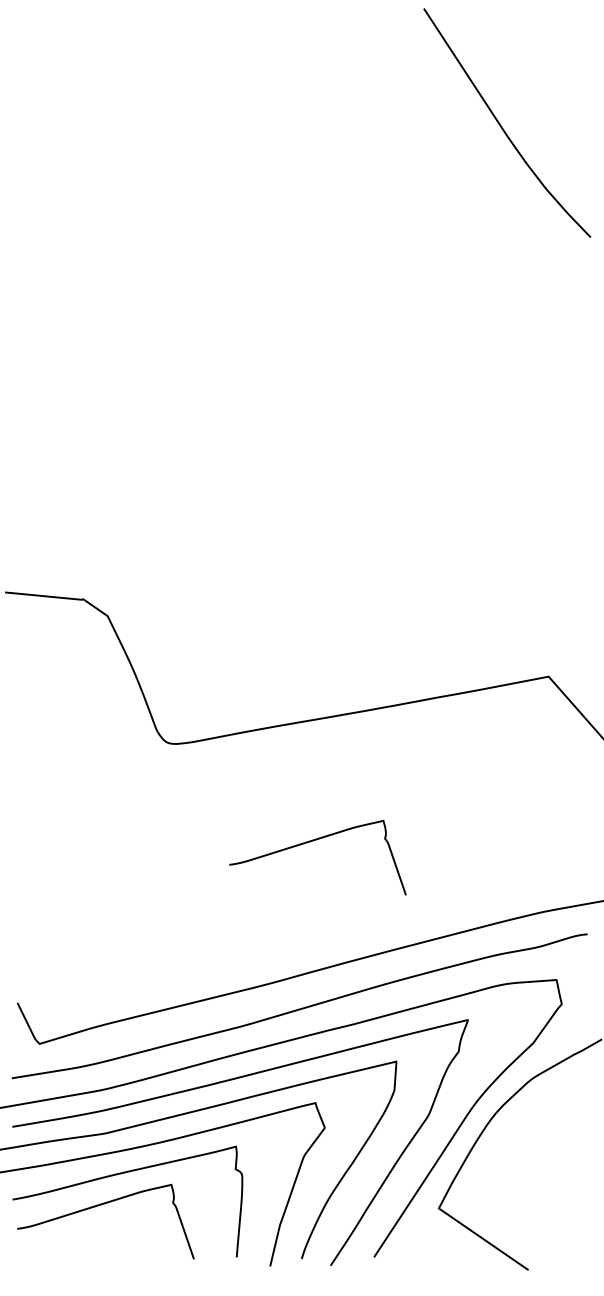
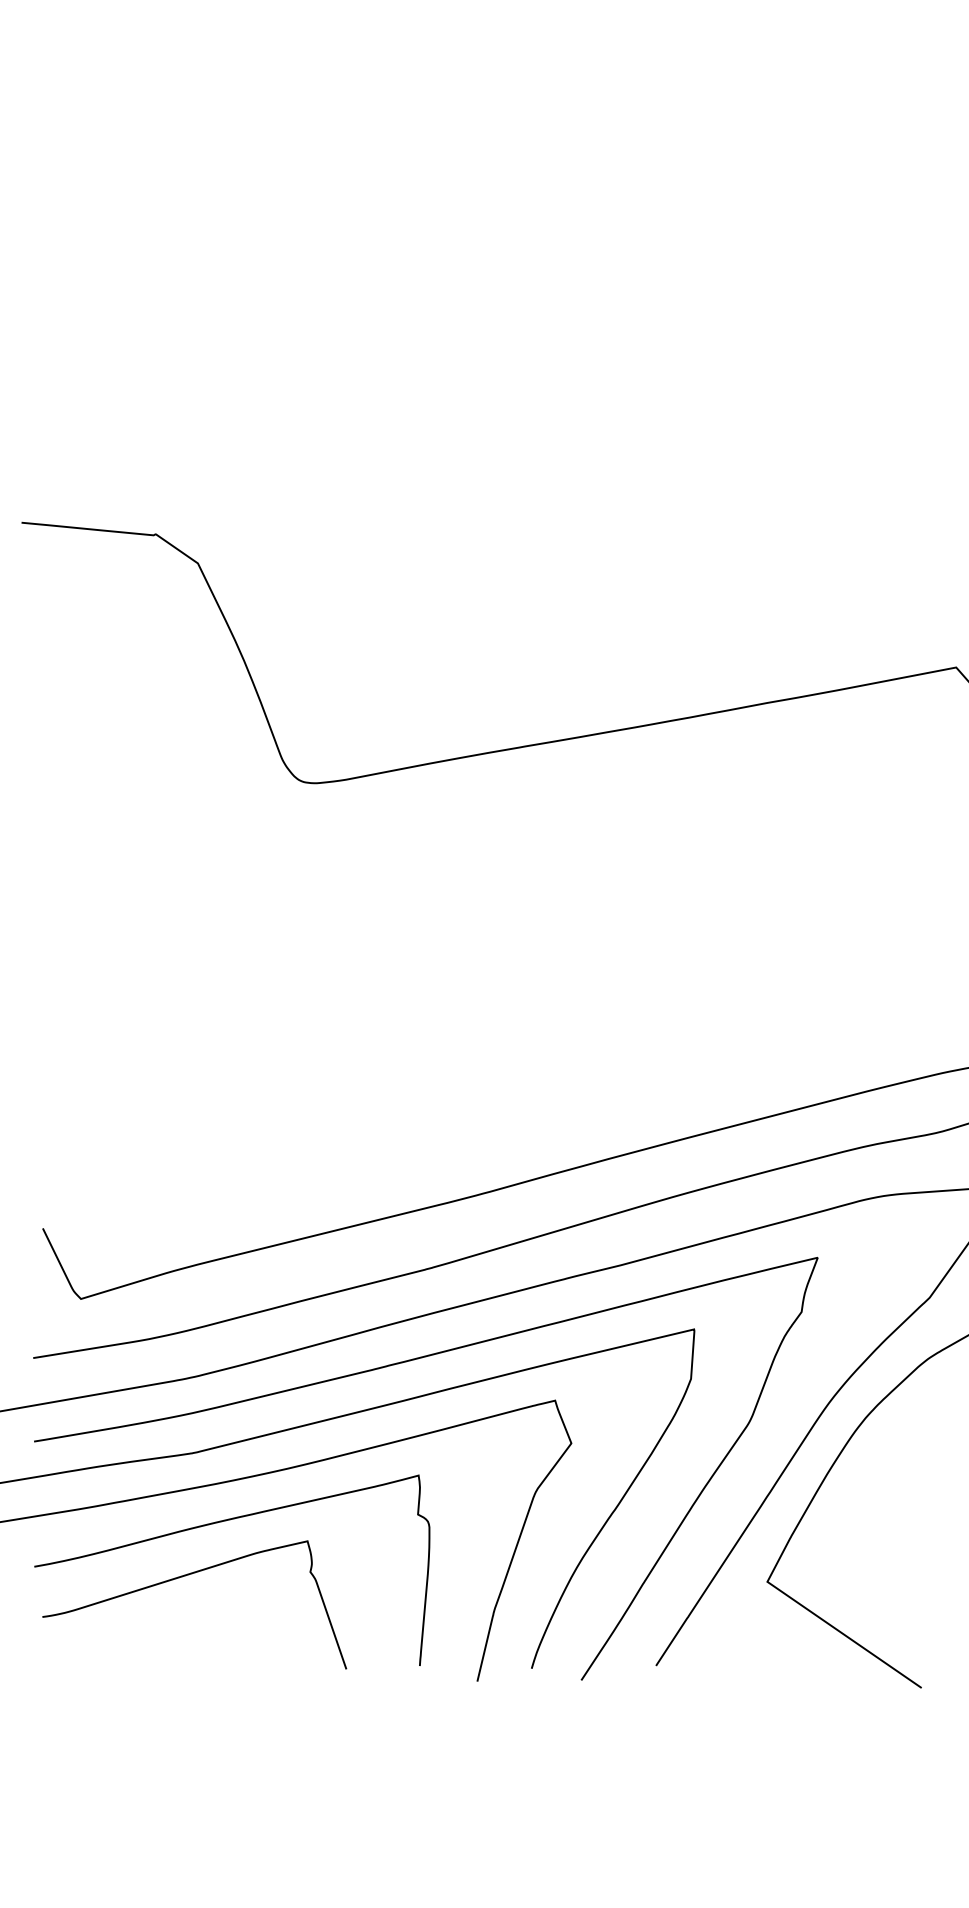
curve: (313, 841) -> (551, 950), removed

